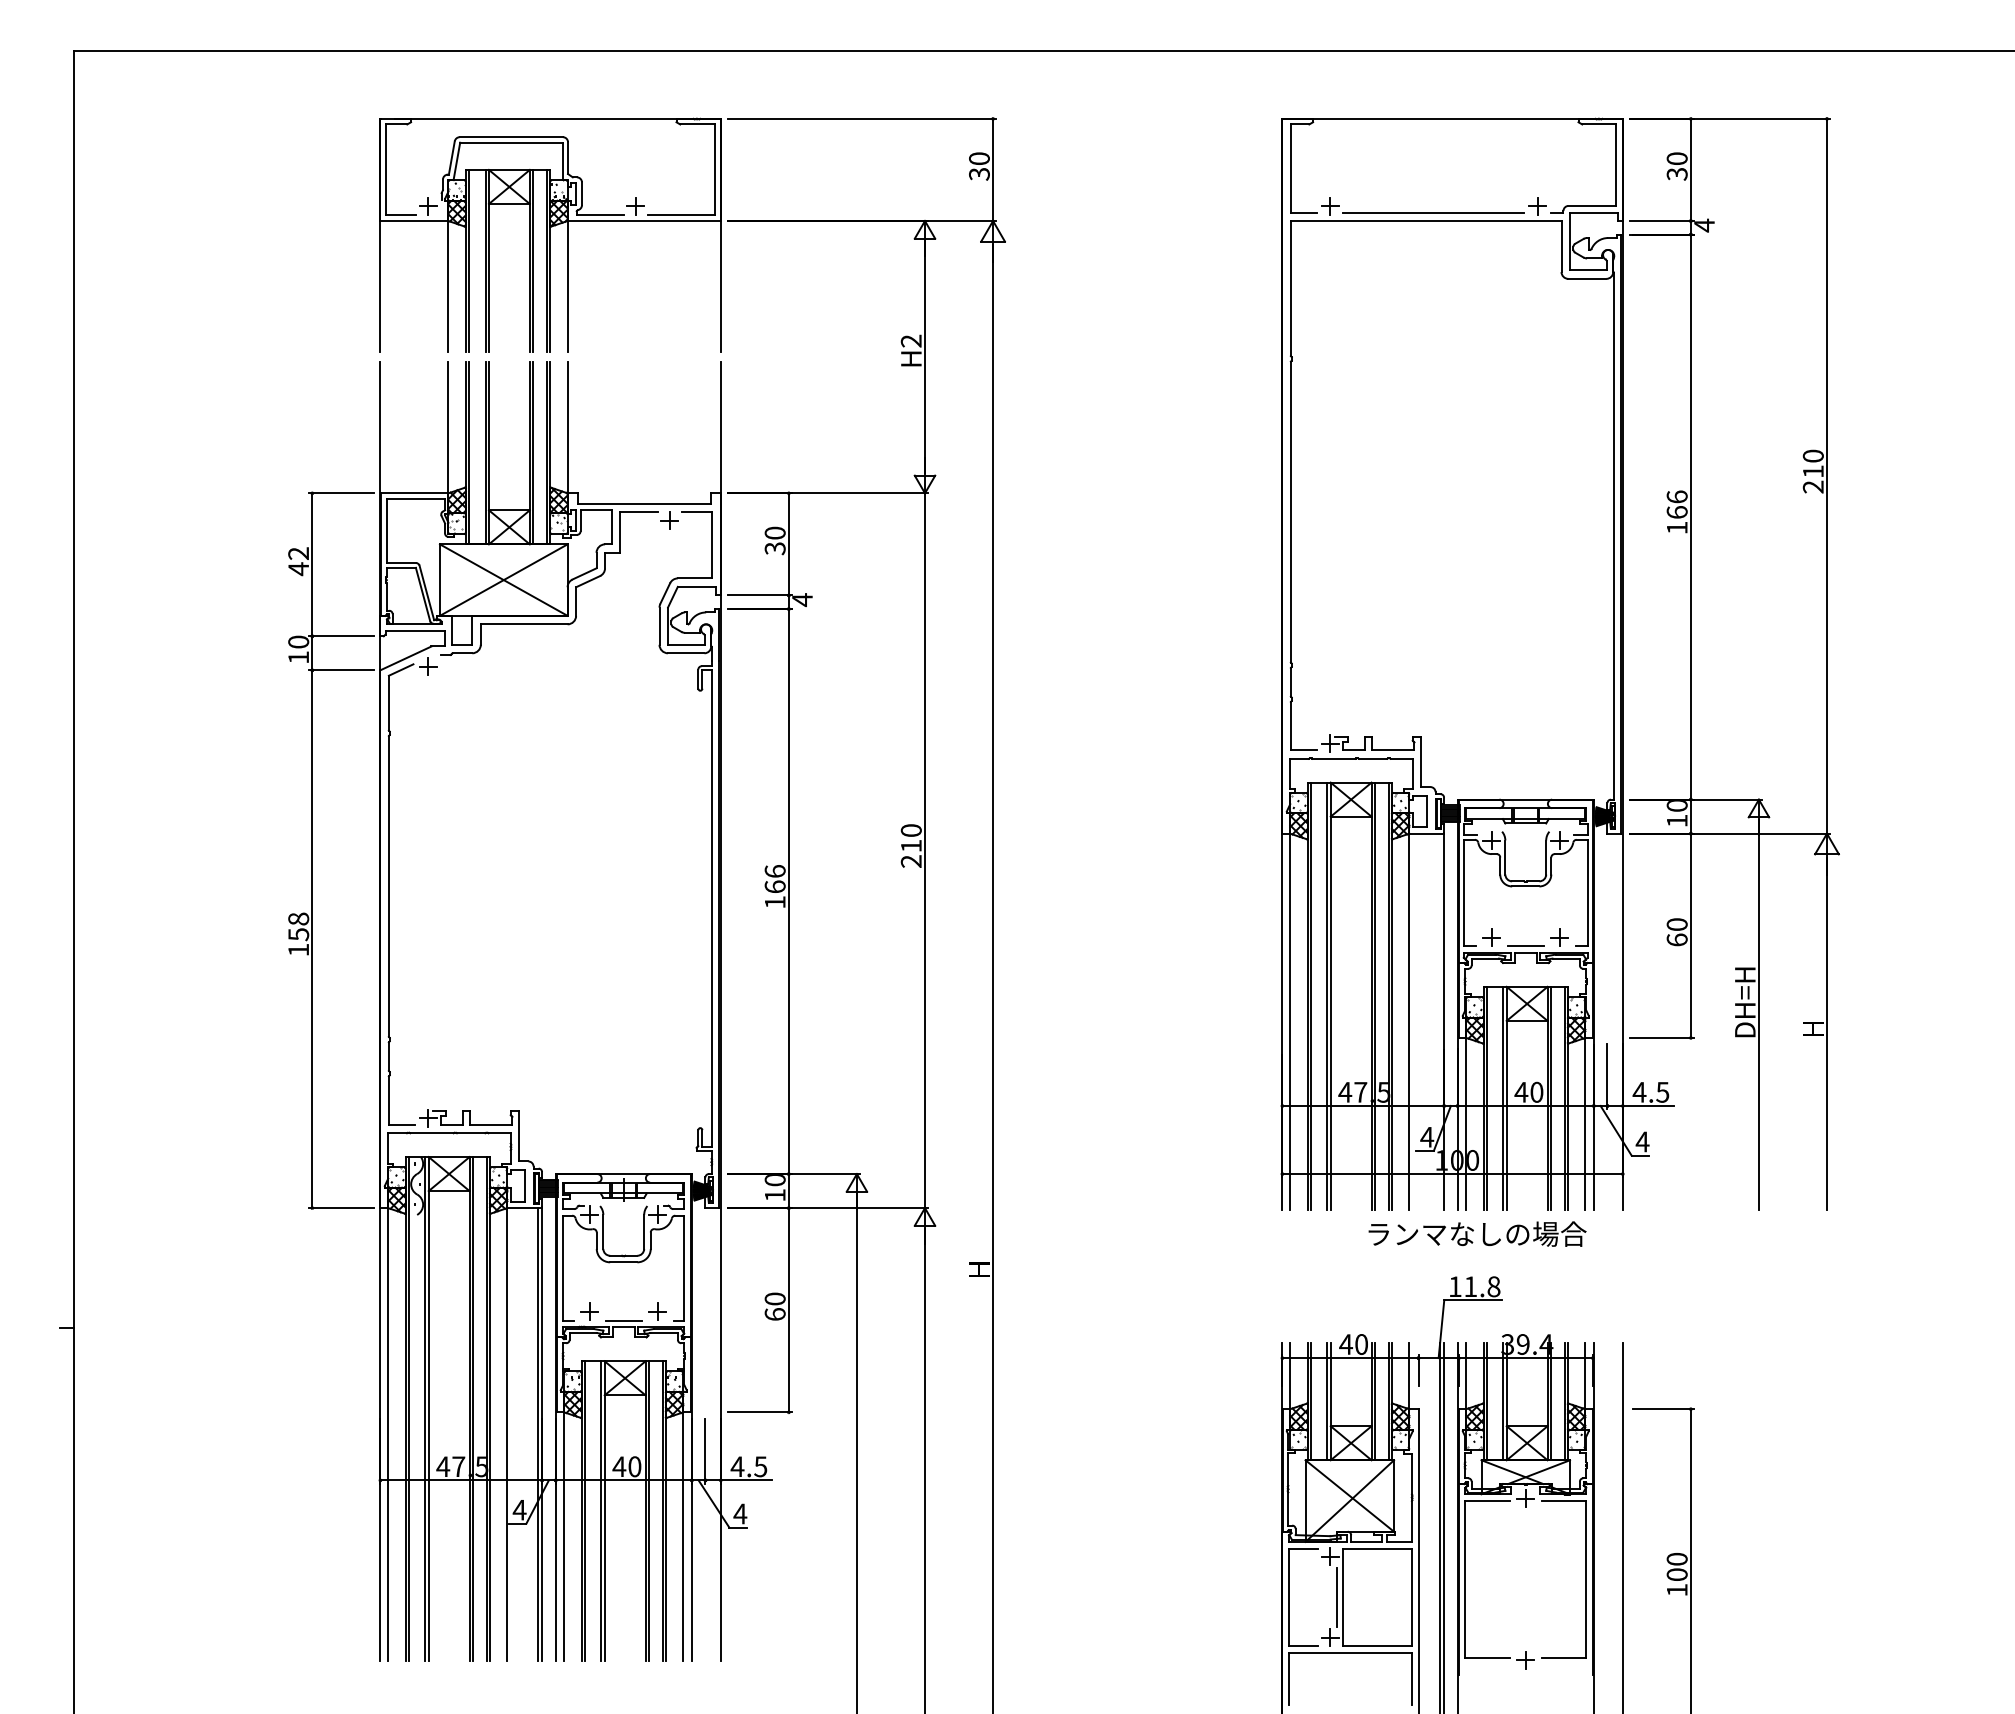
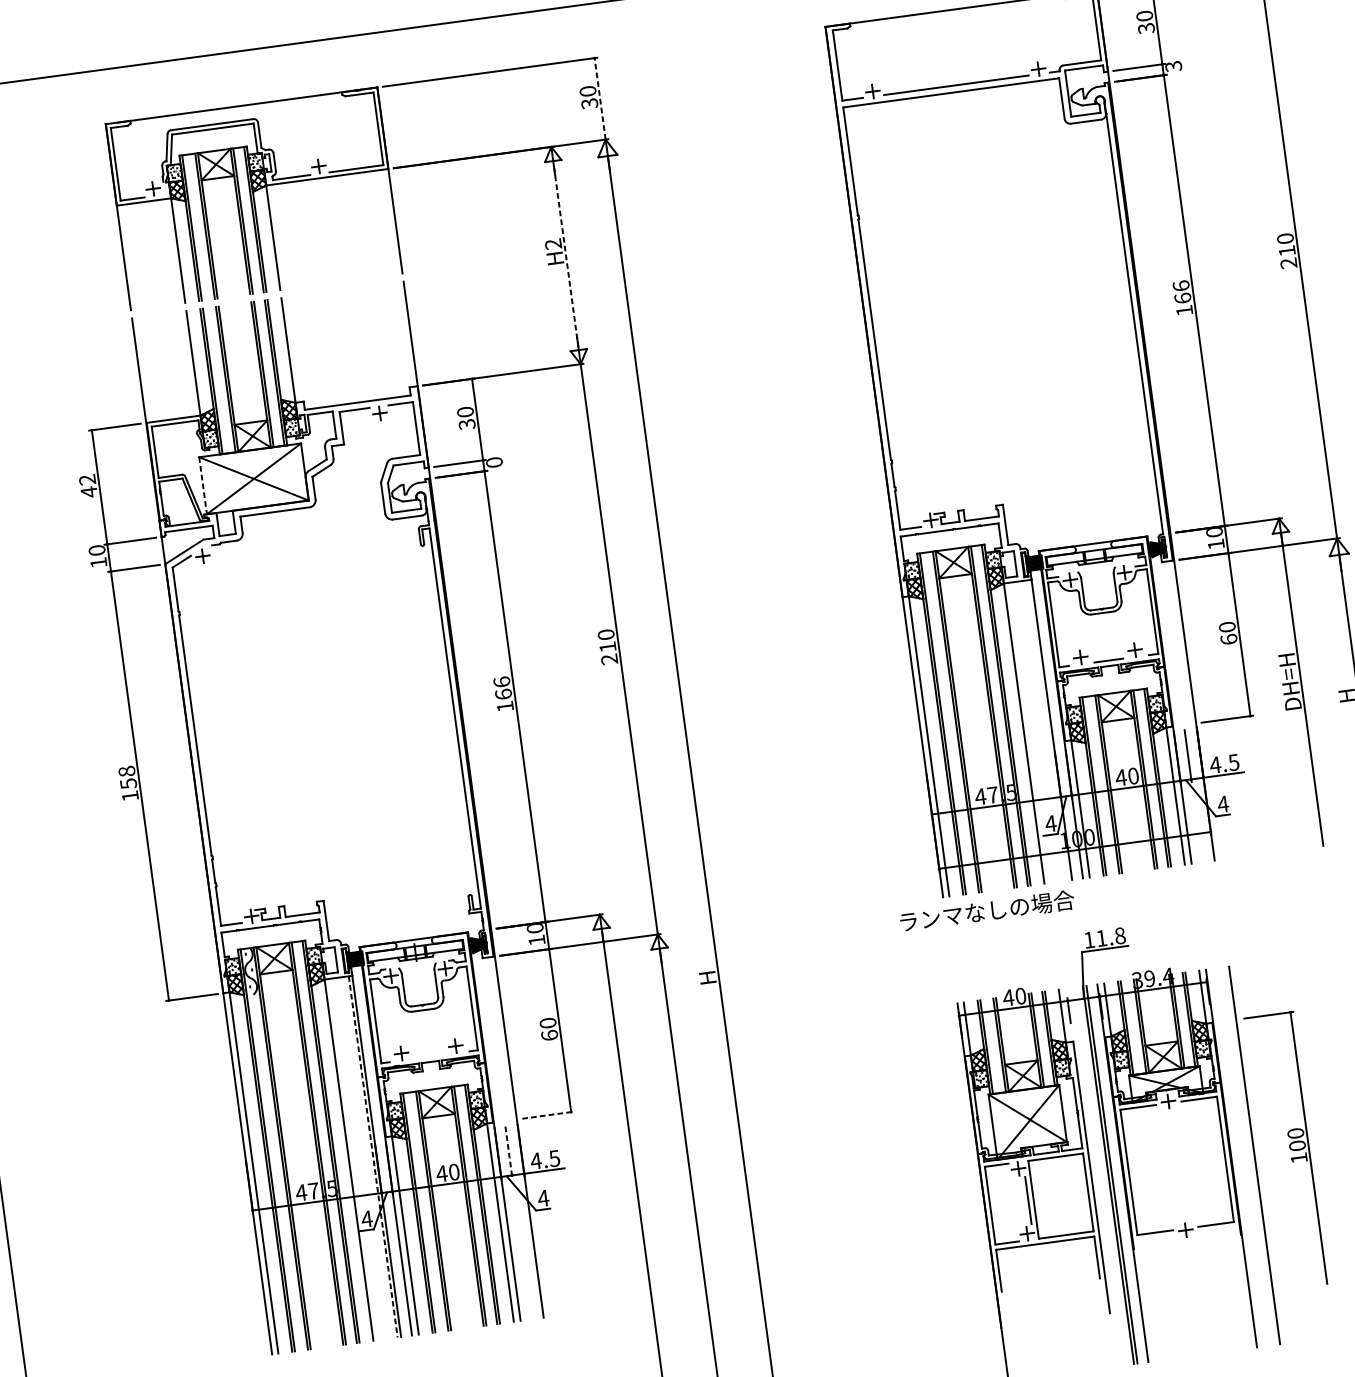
line: (993, 169) -> (600, 98), solid -> dashed
text: (1704, 225) -> (1173, 66), 4 -> 3
line: (925, 357) -> (566, 255), solid -> dashed
line: (439, 580) -> (202, 486), solid -> dashed
text: (802, 600) -> (494, 462), 4 -> 0
text: (1477, 1233) -> (987, 910), moved
line: (623, 1320) -> (429, 1056), removed
line: (760, 1412) -> (548, 1115), solid -> dashed
line: (537, 1434) -> (373, 1156), solid -> dashed
line: (705, 1451) -> (508, 1152), solid -> dashed

